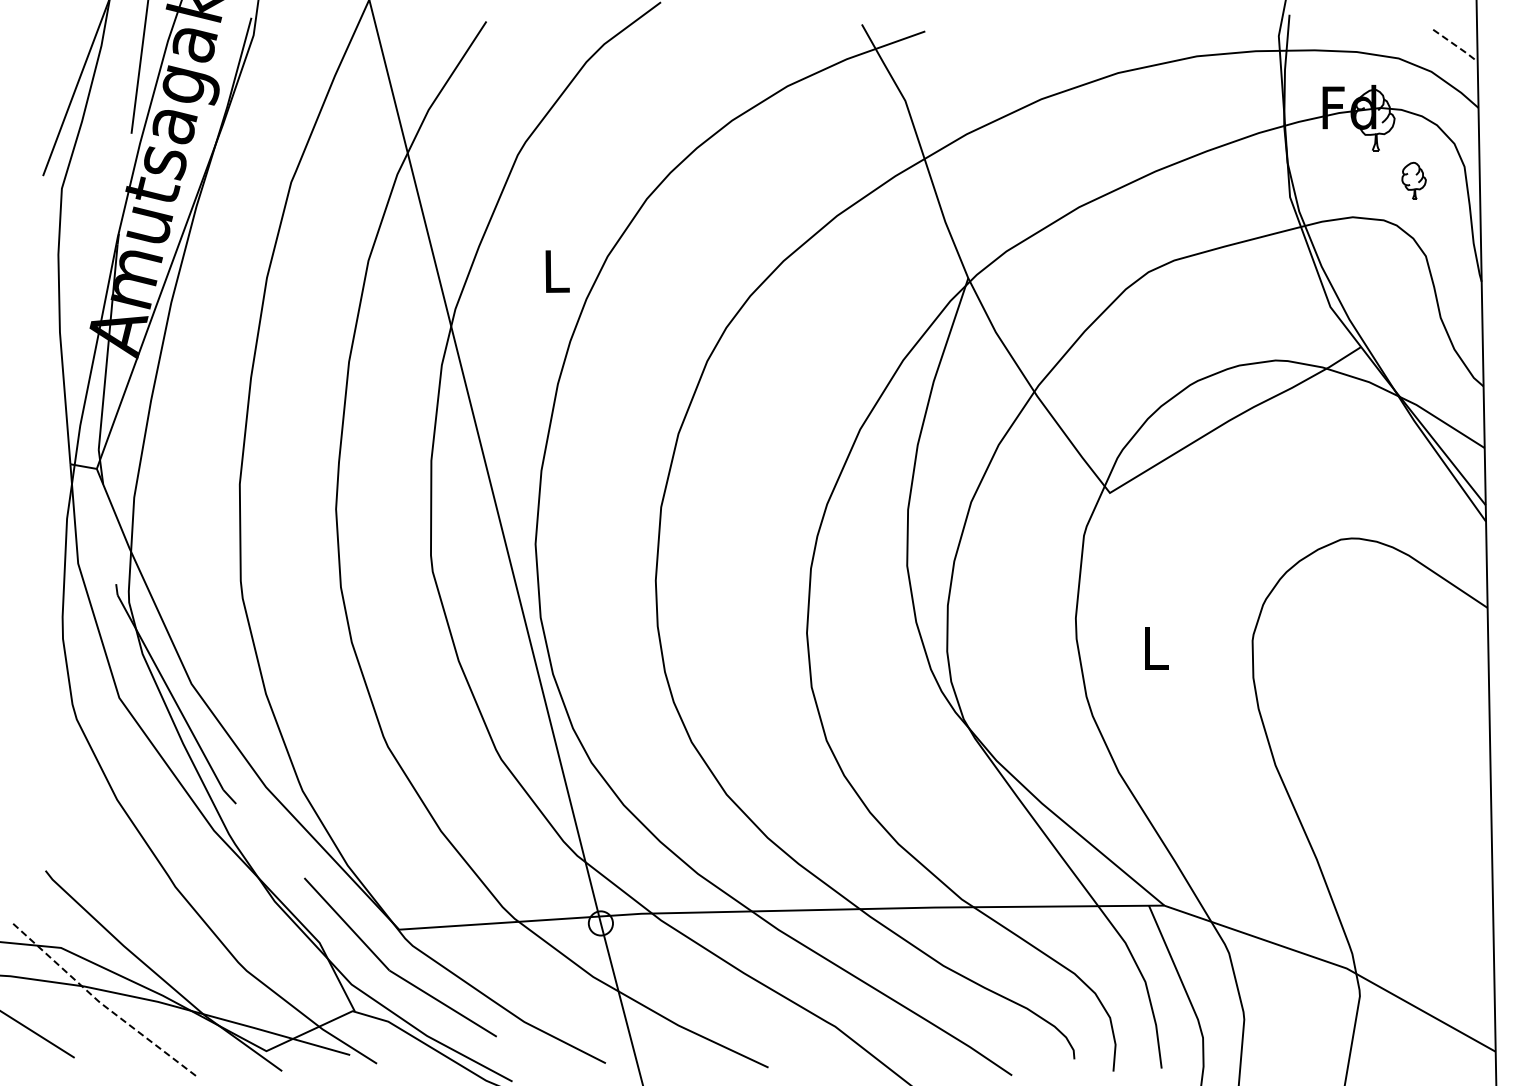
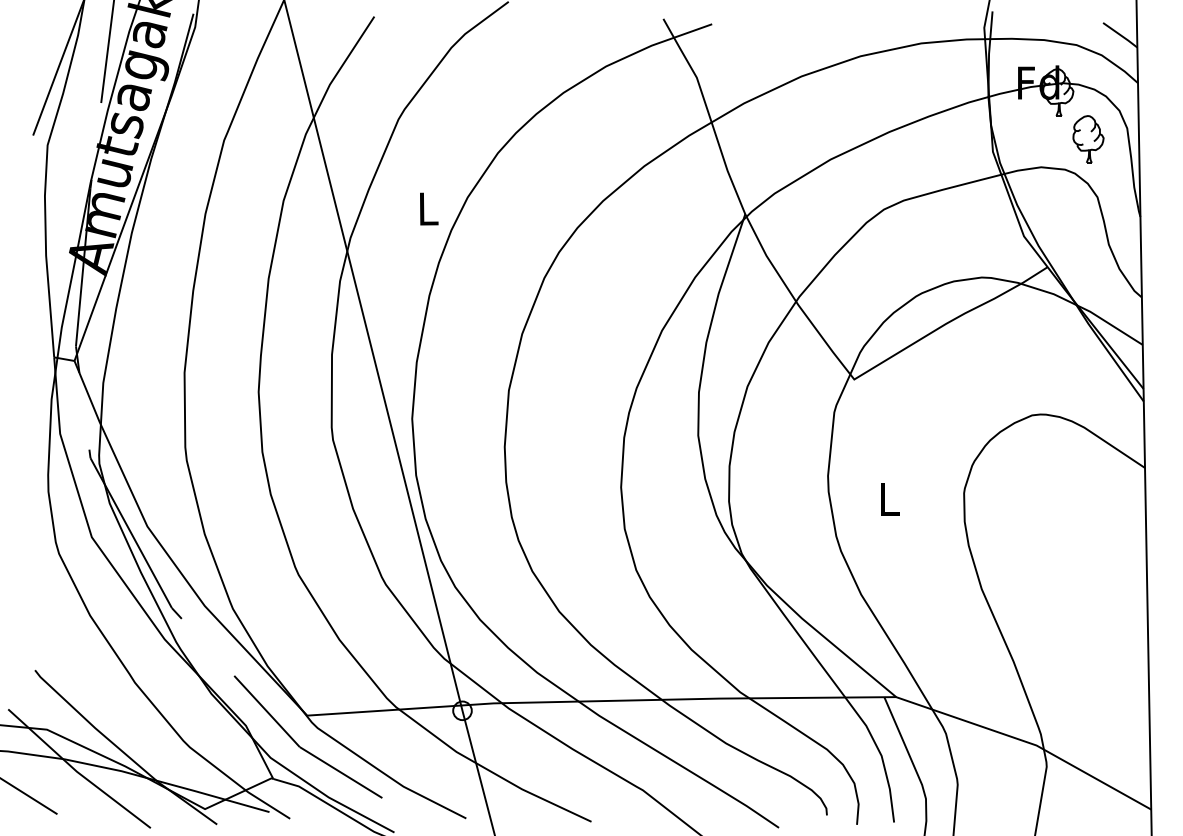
line: (1456, 45) -> (1121, 35), dashed -> solid
part: (1413, 180) -> (1087, 138), size x1.67
line: (99, 1002) -> (76, 771), dashed -> solid

